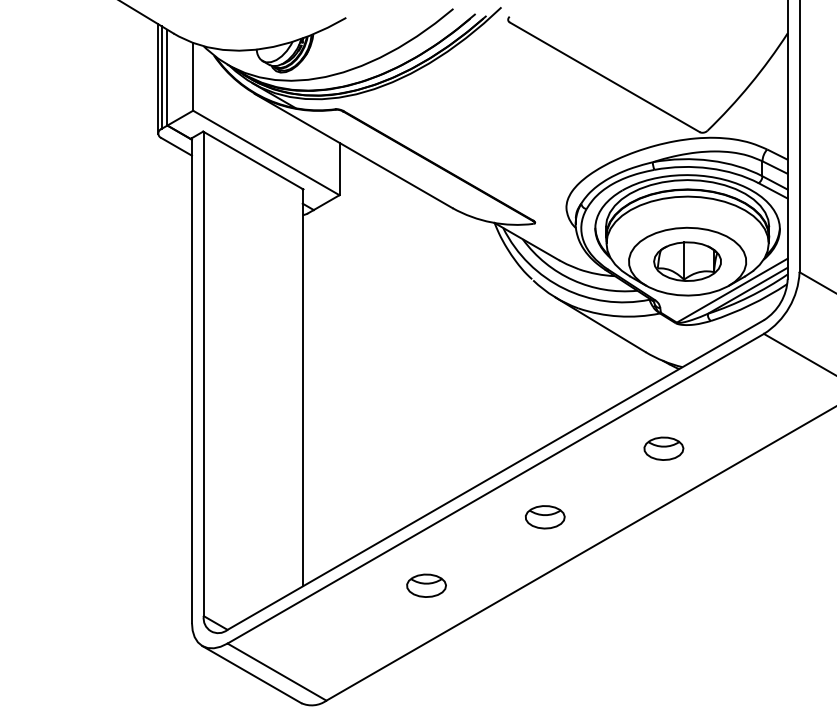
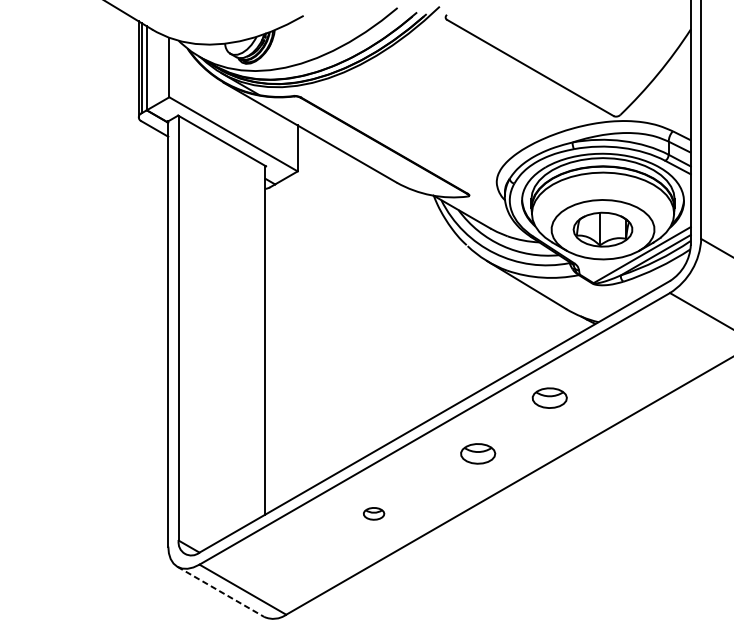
part: (663, 448) -> (549, 397), moved
part: (426, 585) -> (374, 513), size x0.6
line: (252, 674) -> (221, 591), solid -> dashed

